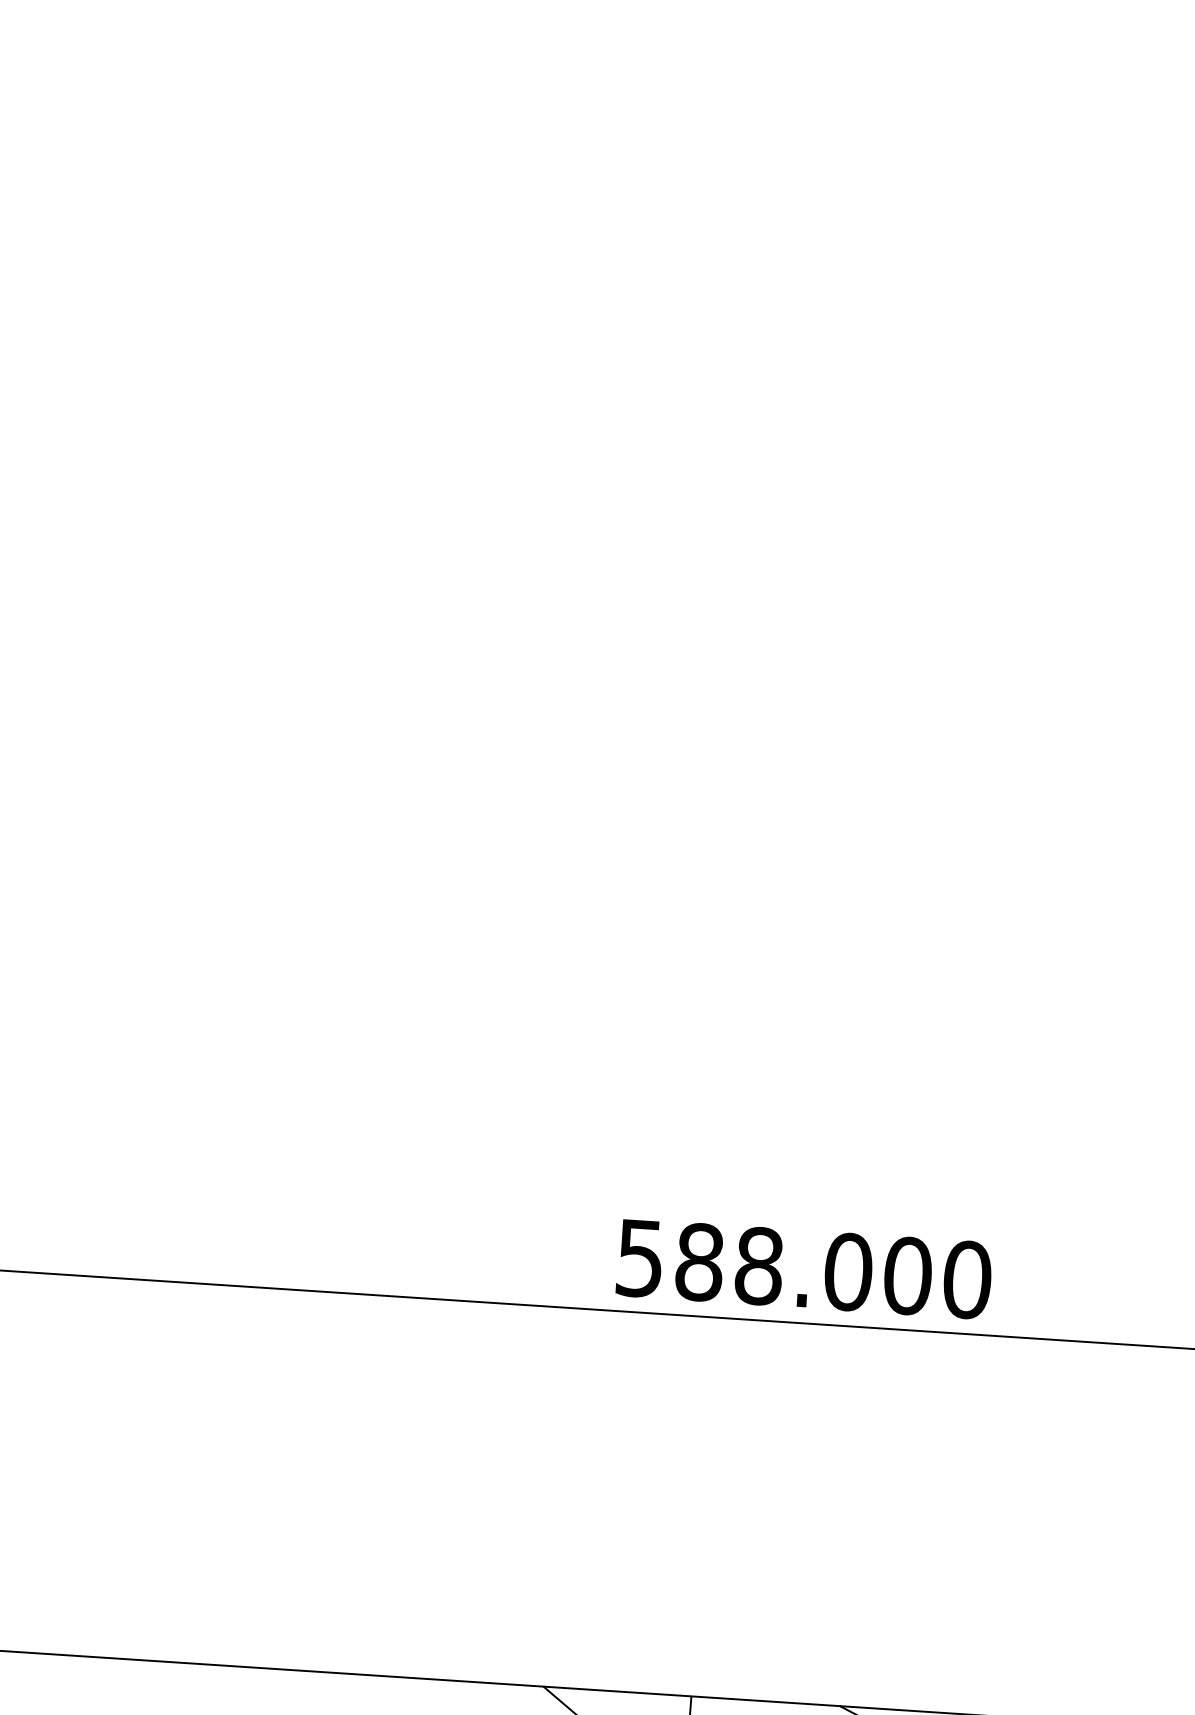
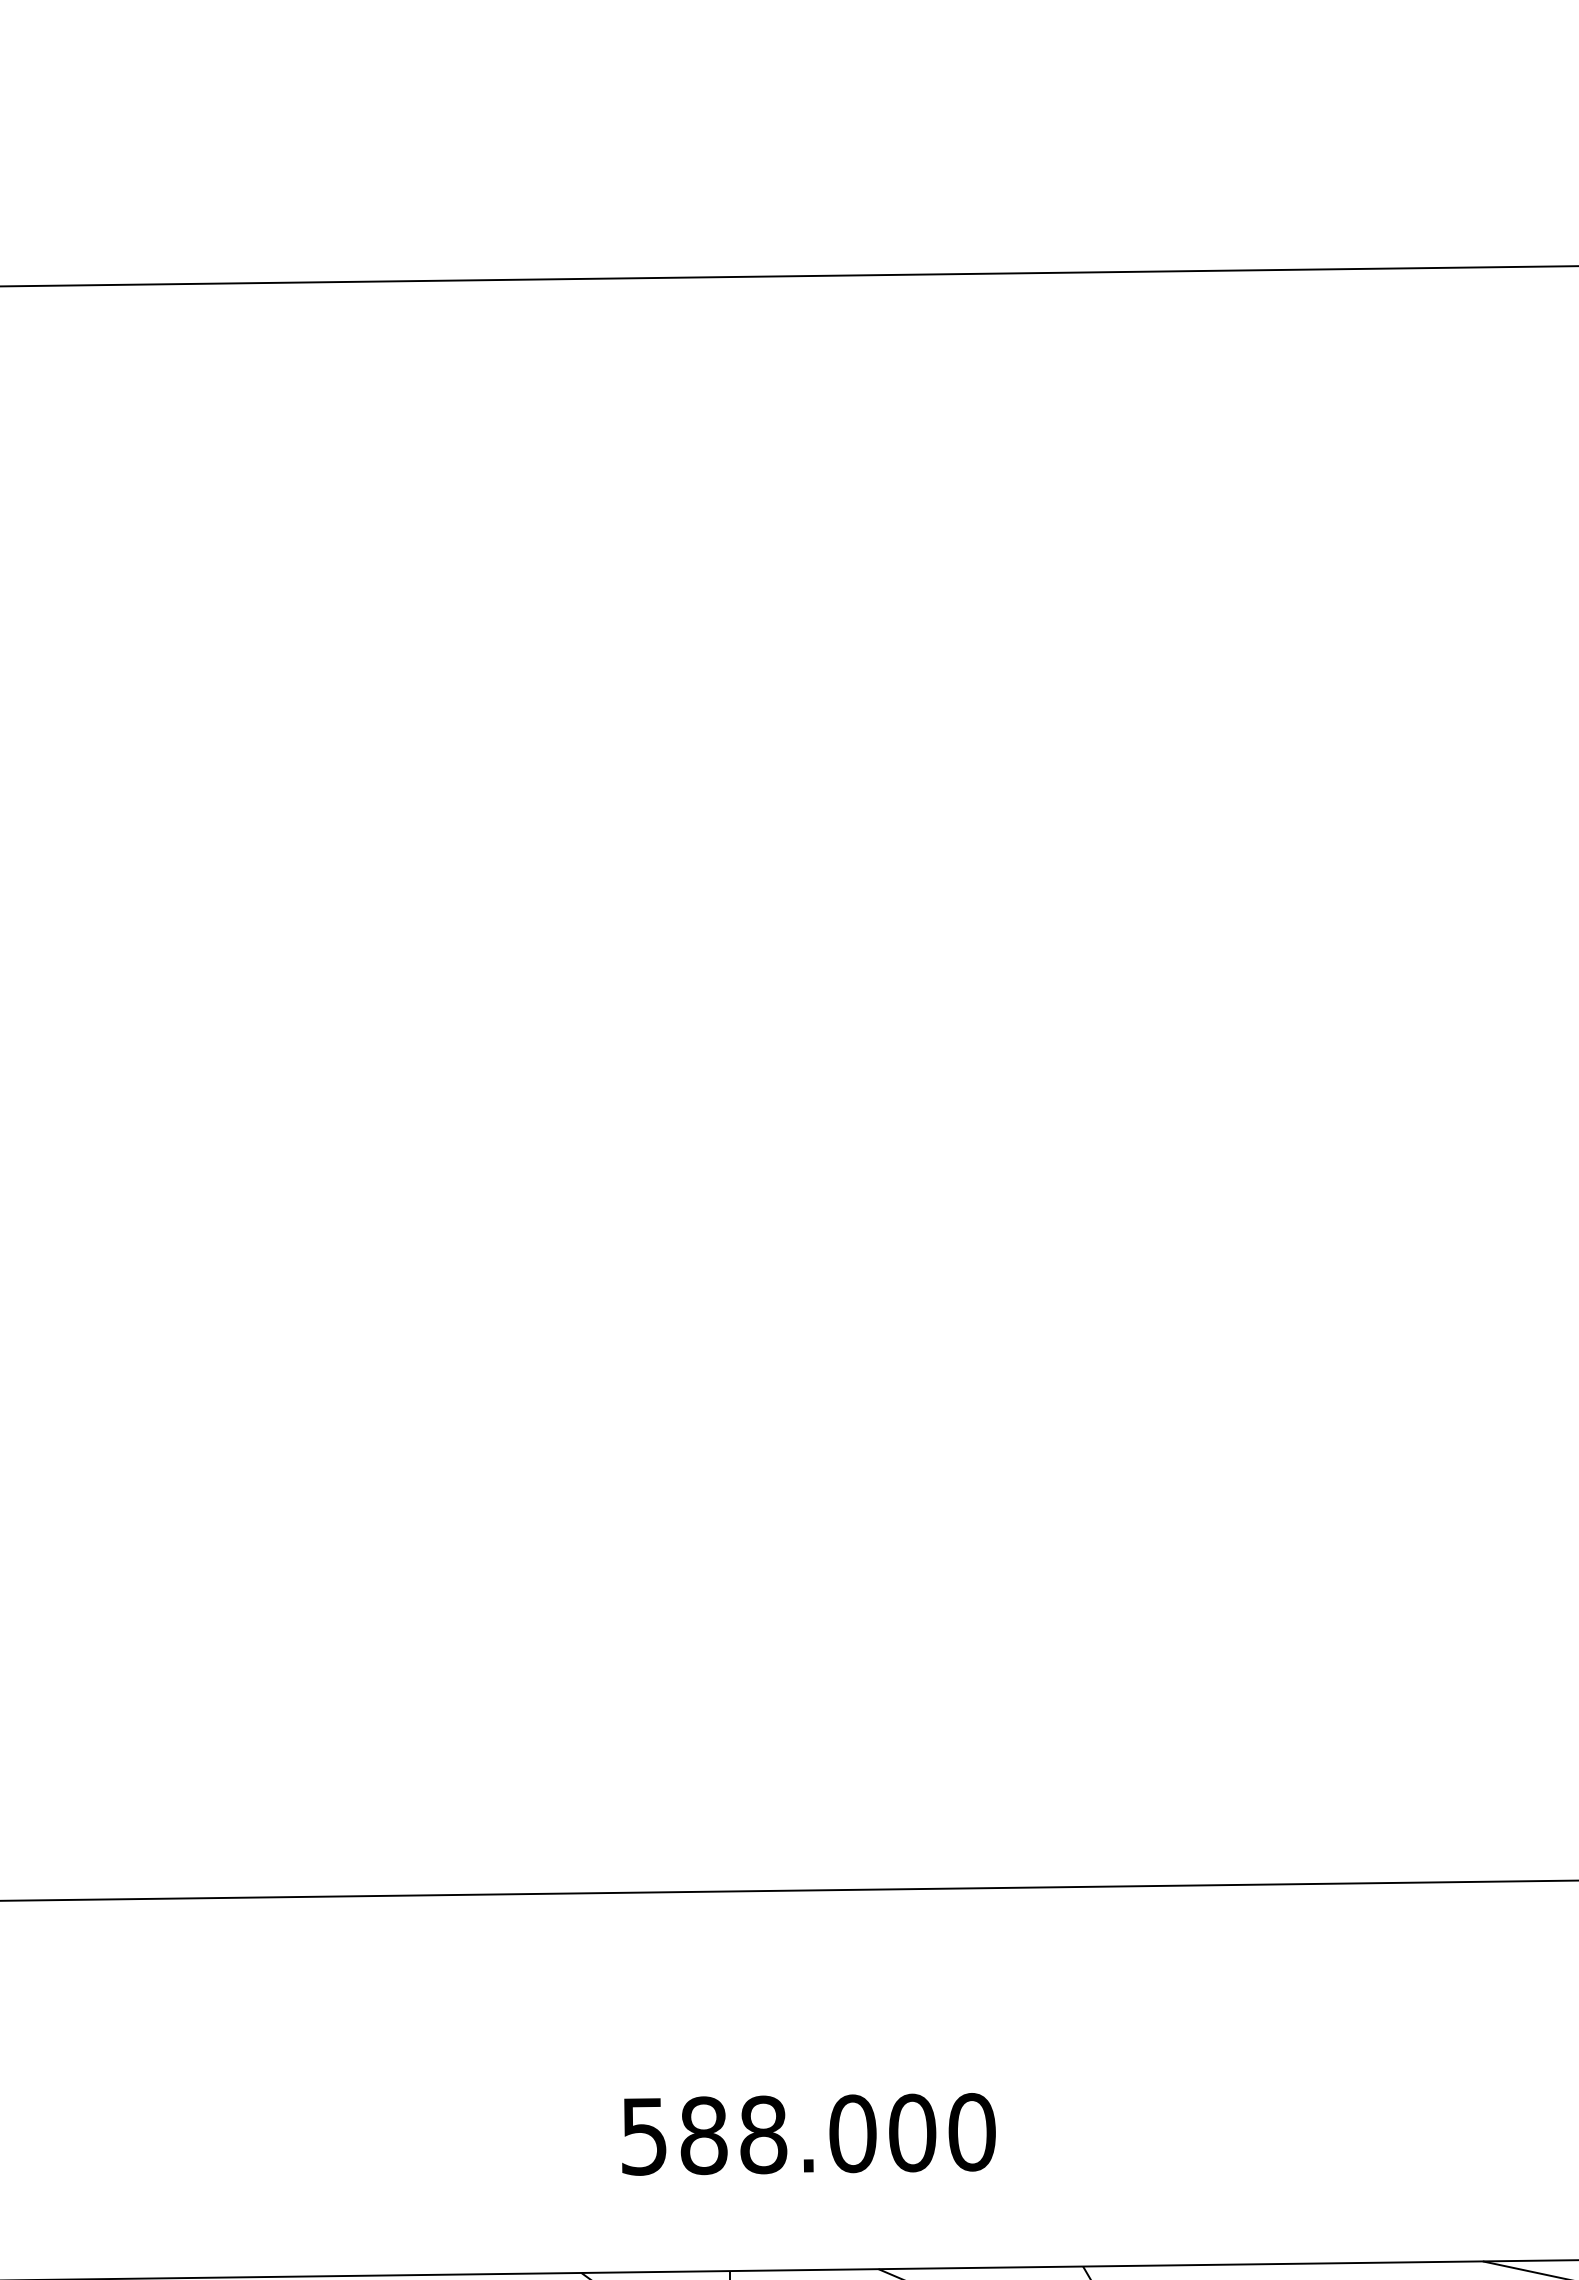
text: (804, 1269) -> (808, 2134), moved

